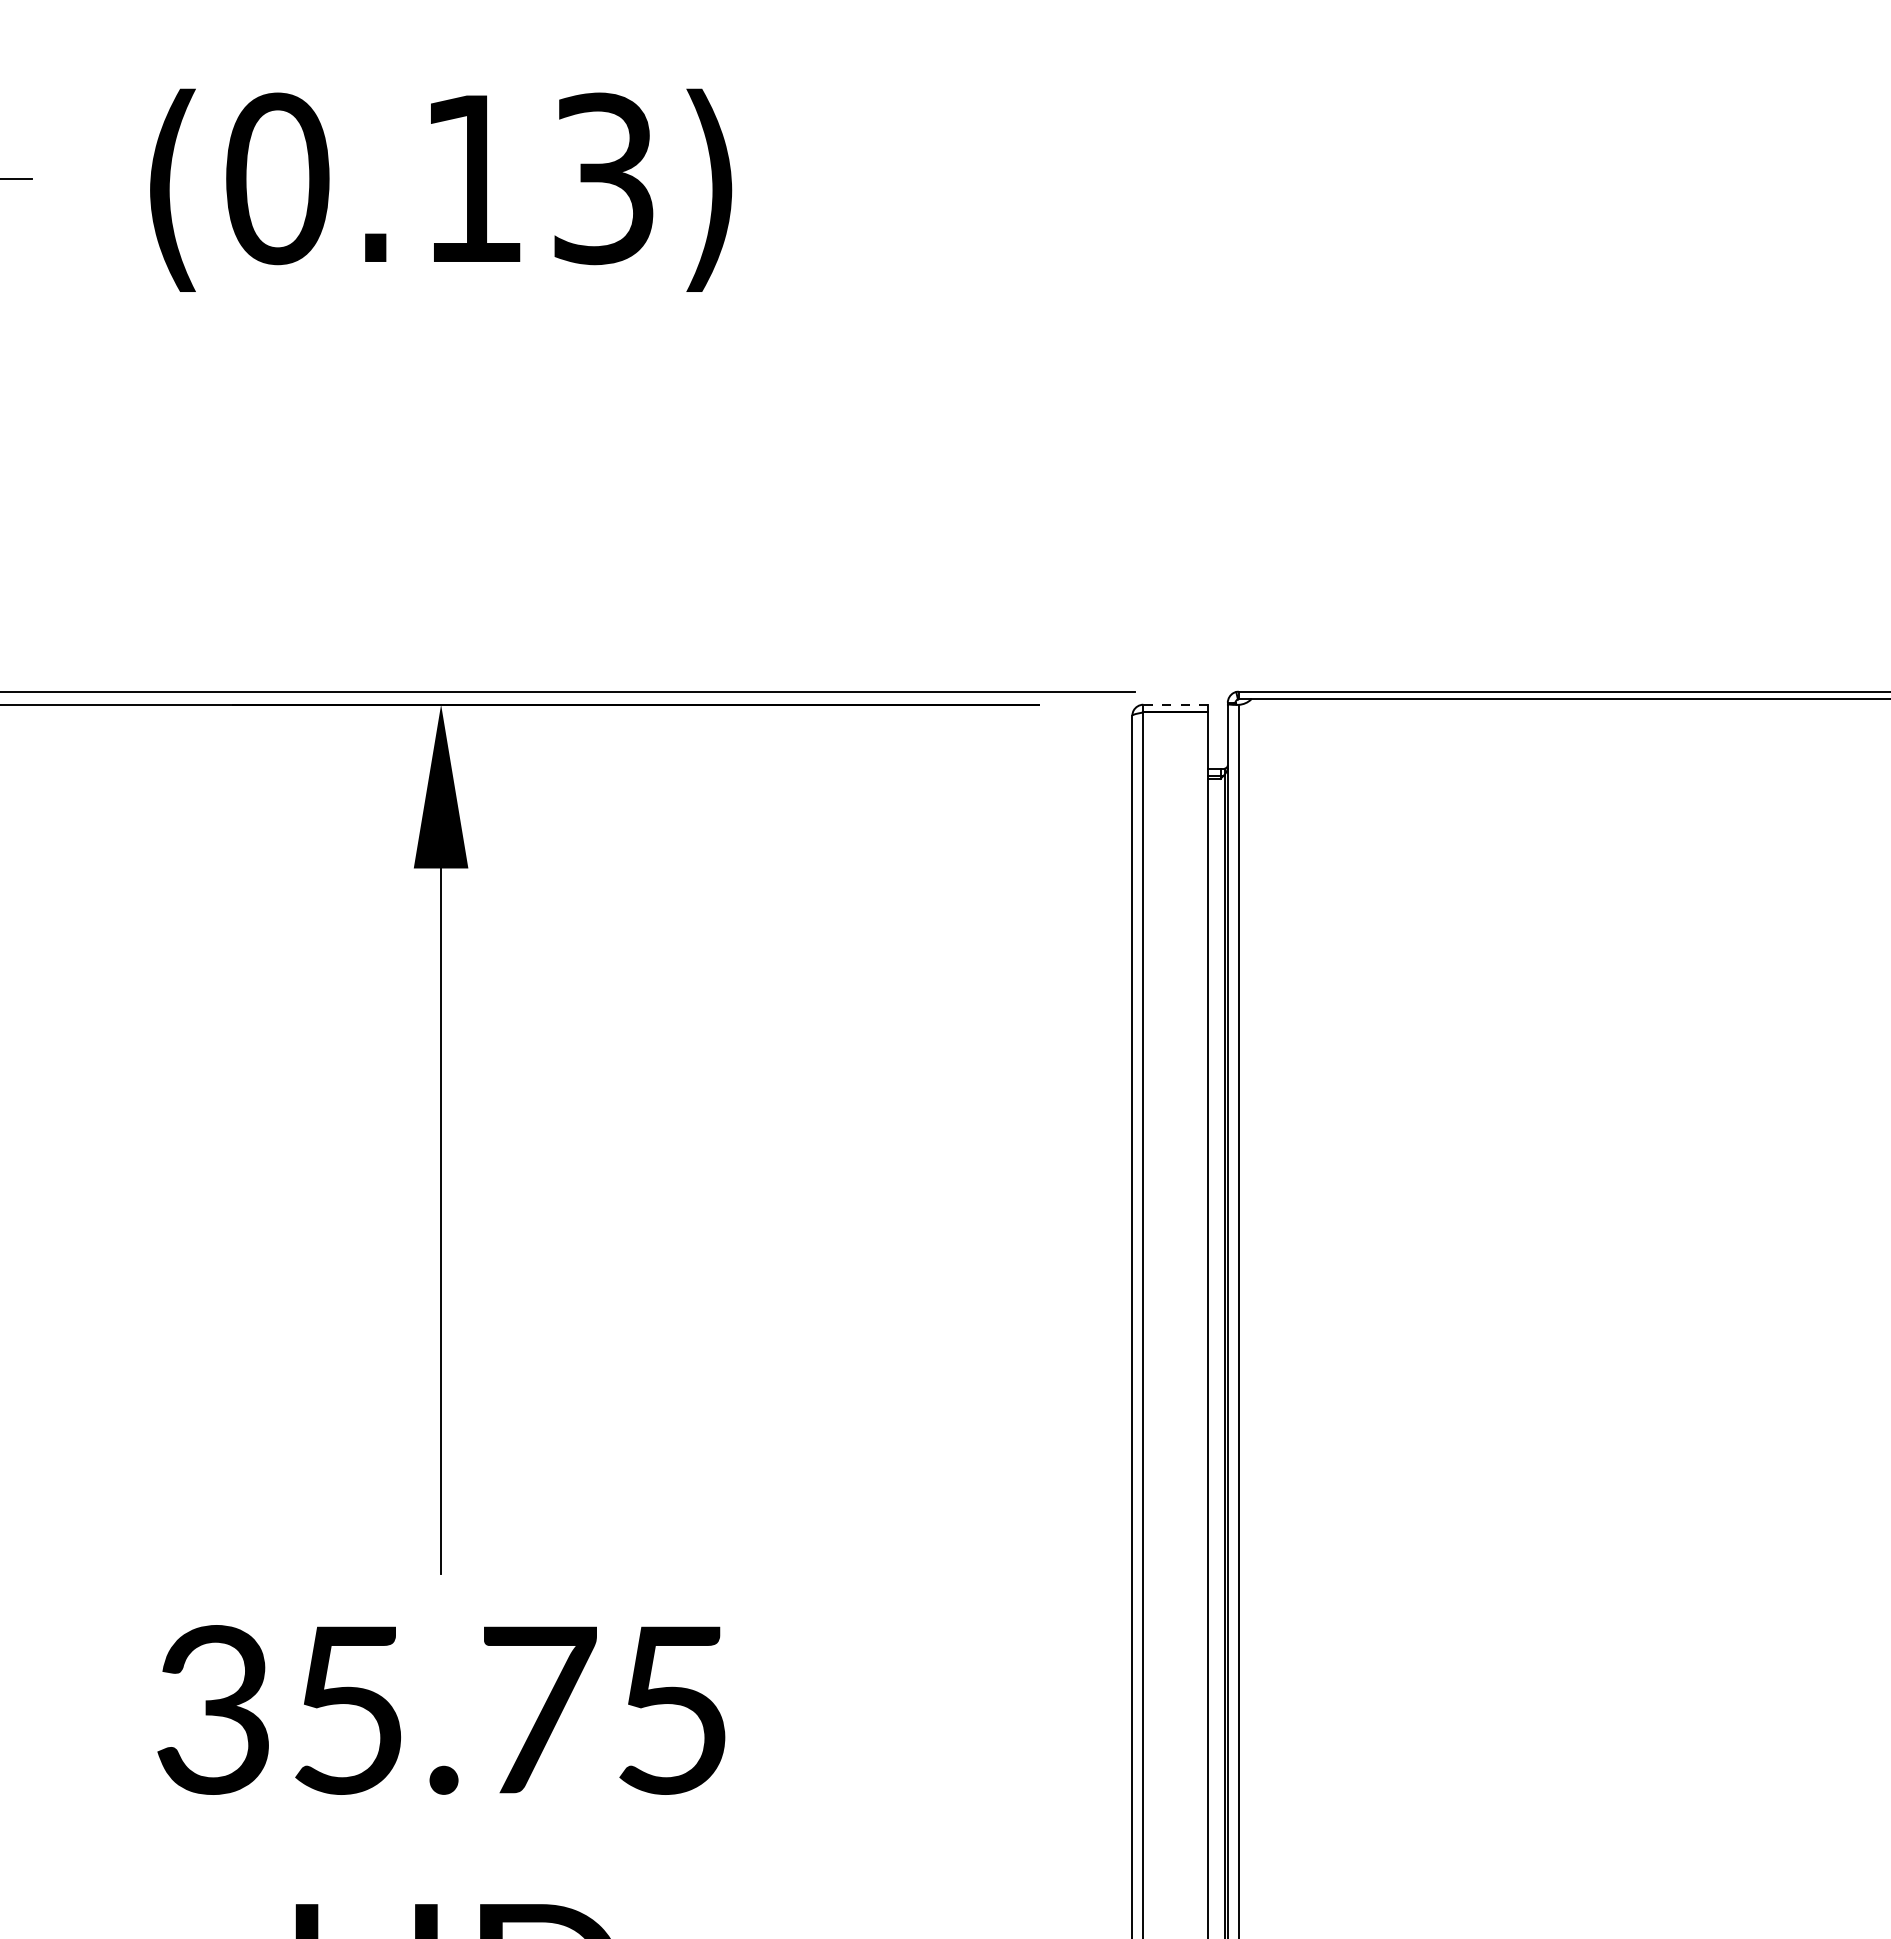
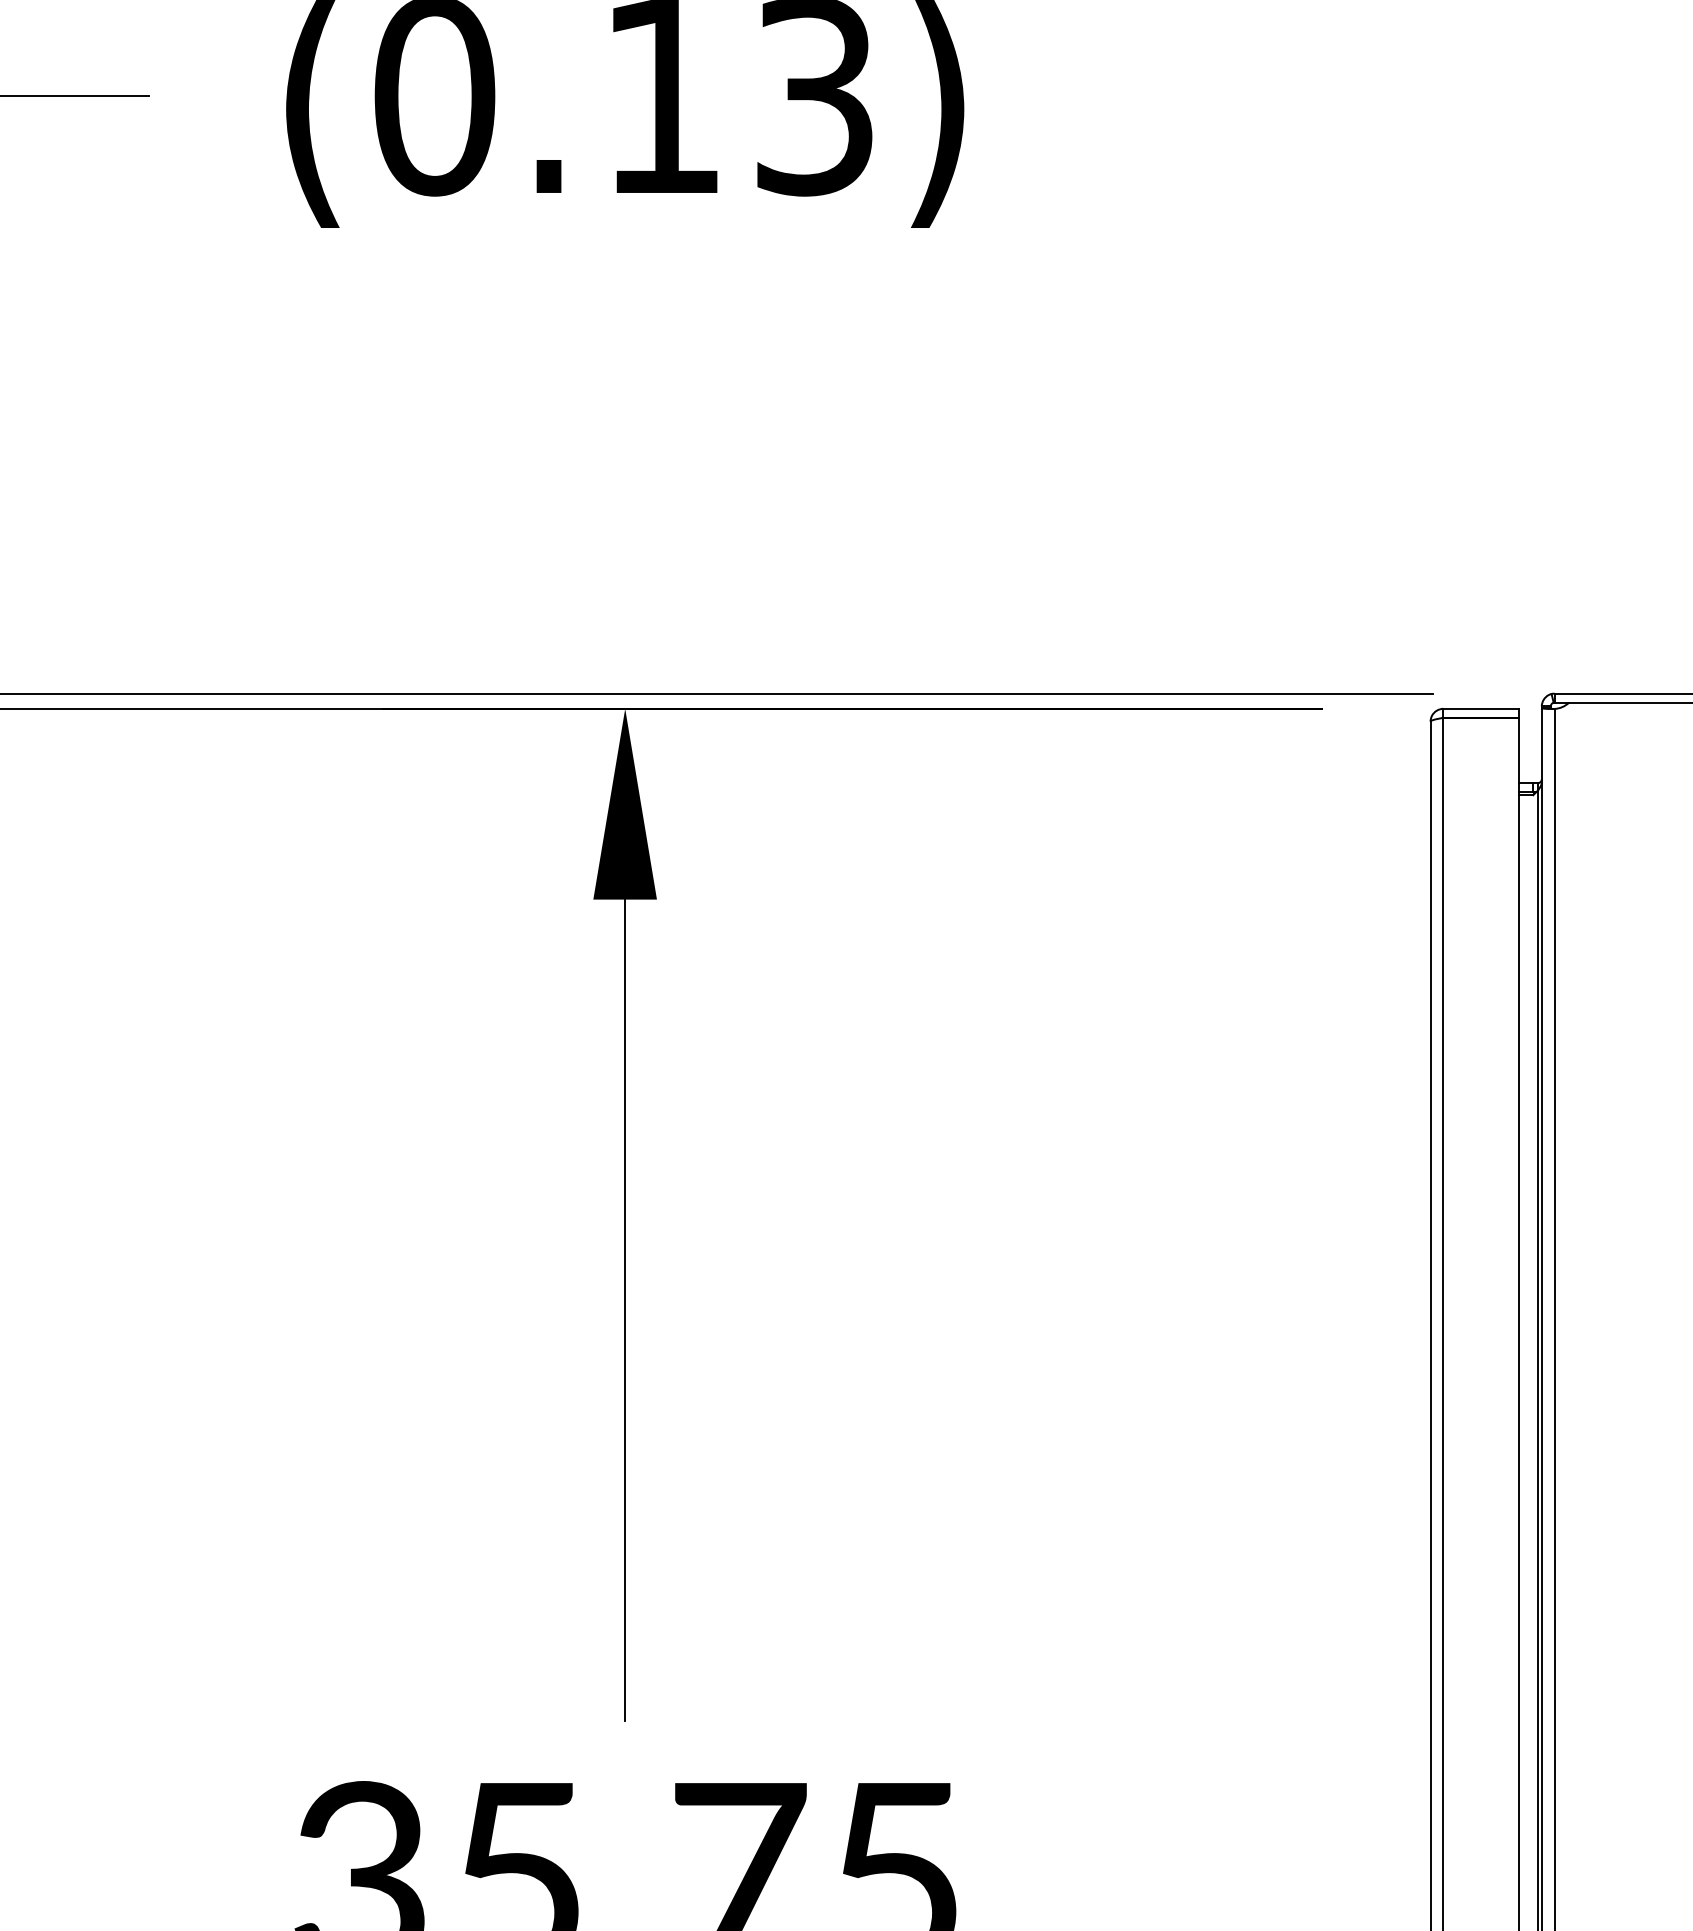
line: (1175, 704) -> (1480, 708), dashed -> solid

